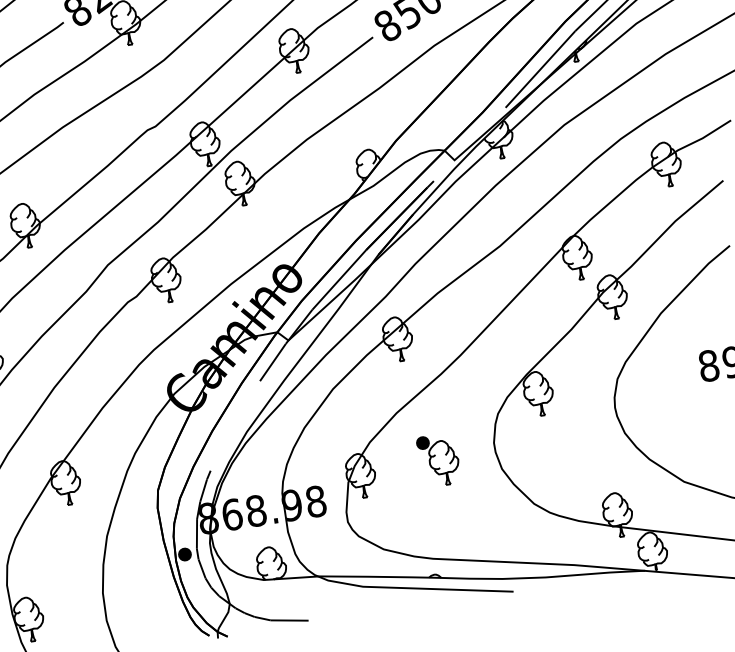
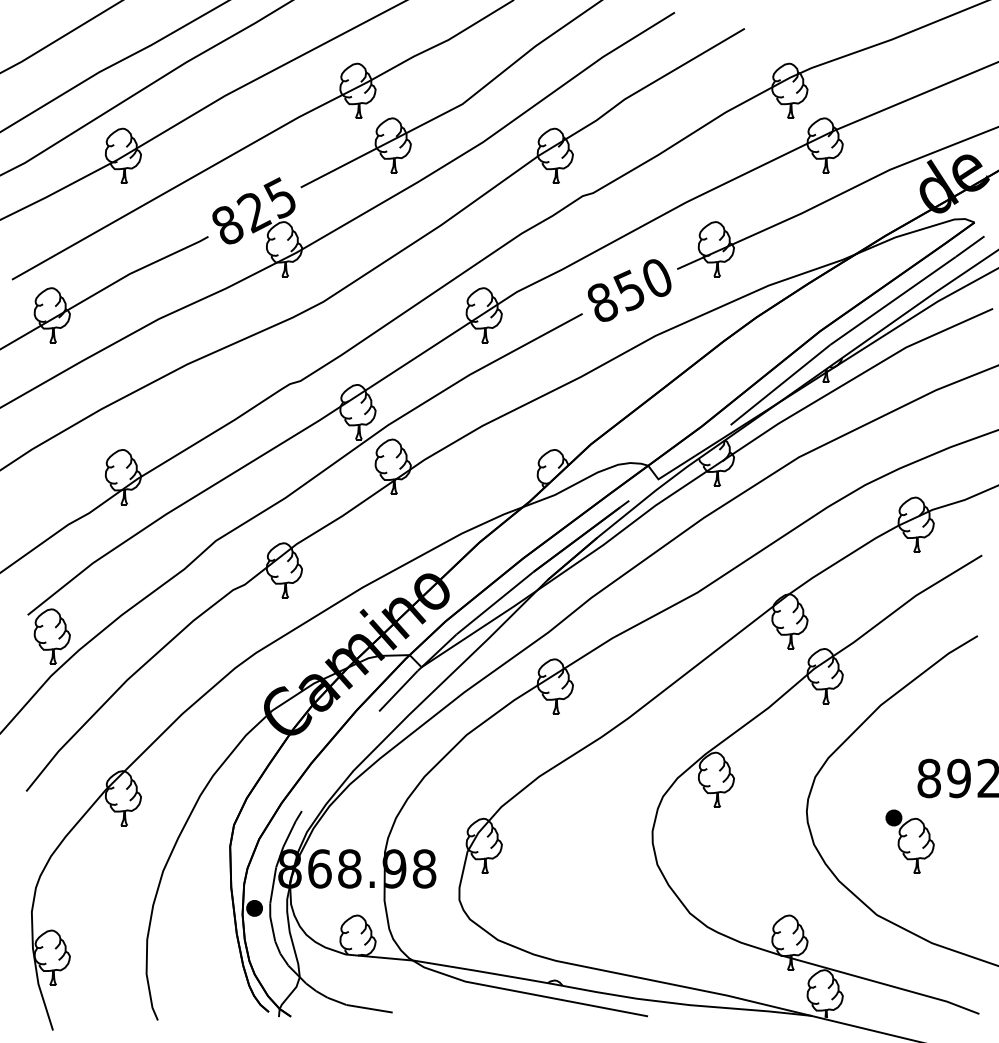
part: (438, 459) -> (909, 841), moved

